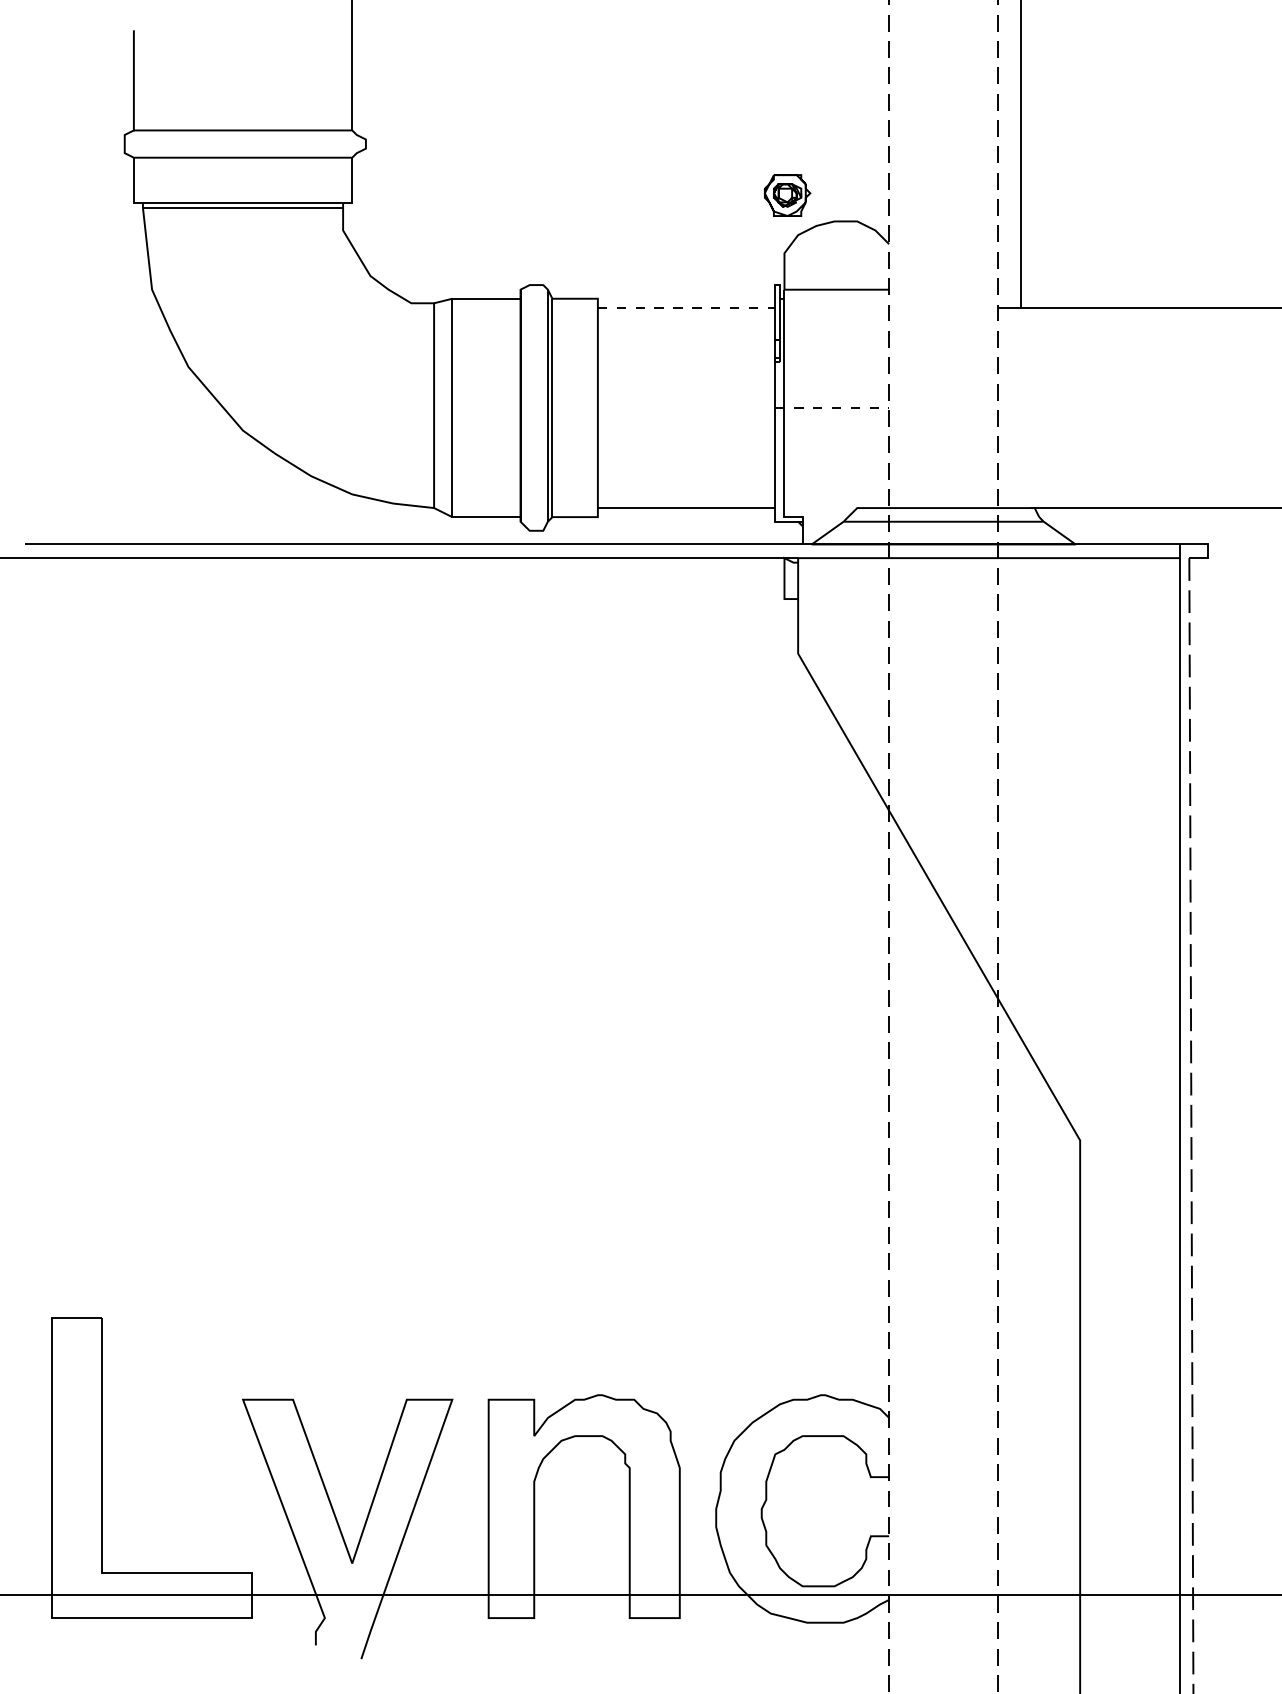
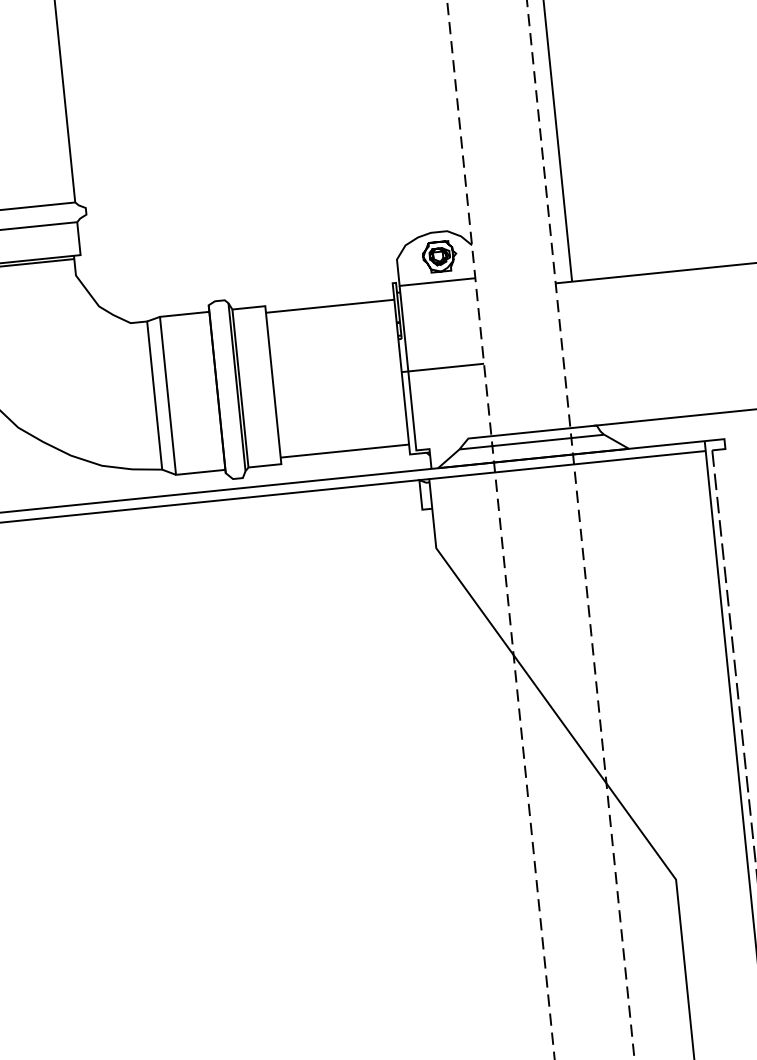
part: (787, 195) -> (439, 256), moved
line: (686, 307) -> (330, 305), dashed -> solid
line: (831, 407) -> (442, 367), dashed -> solid

